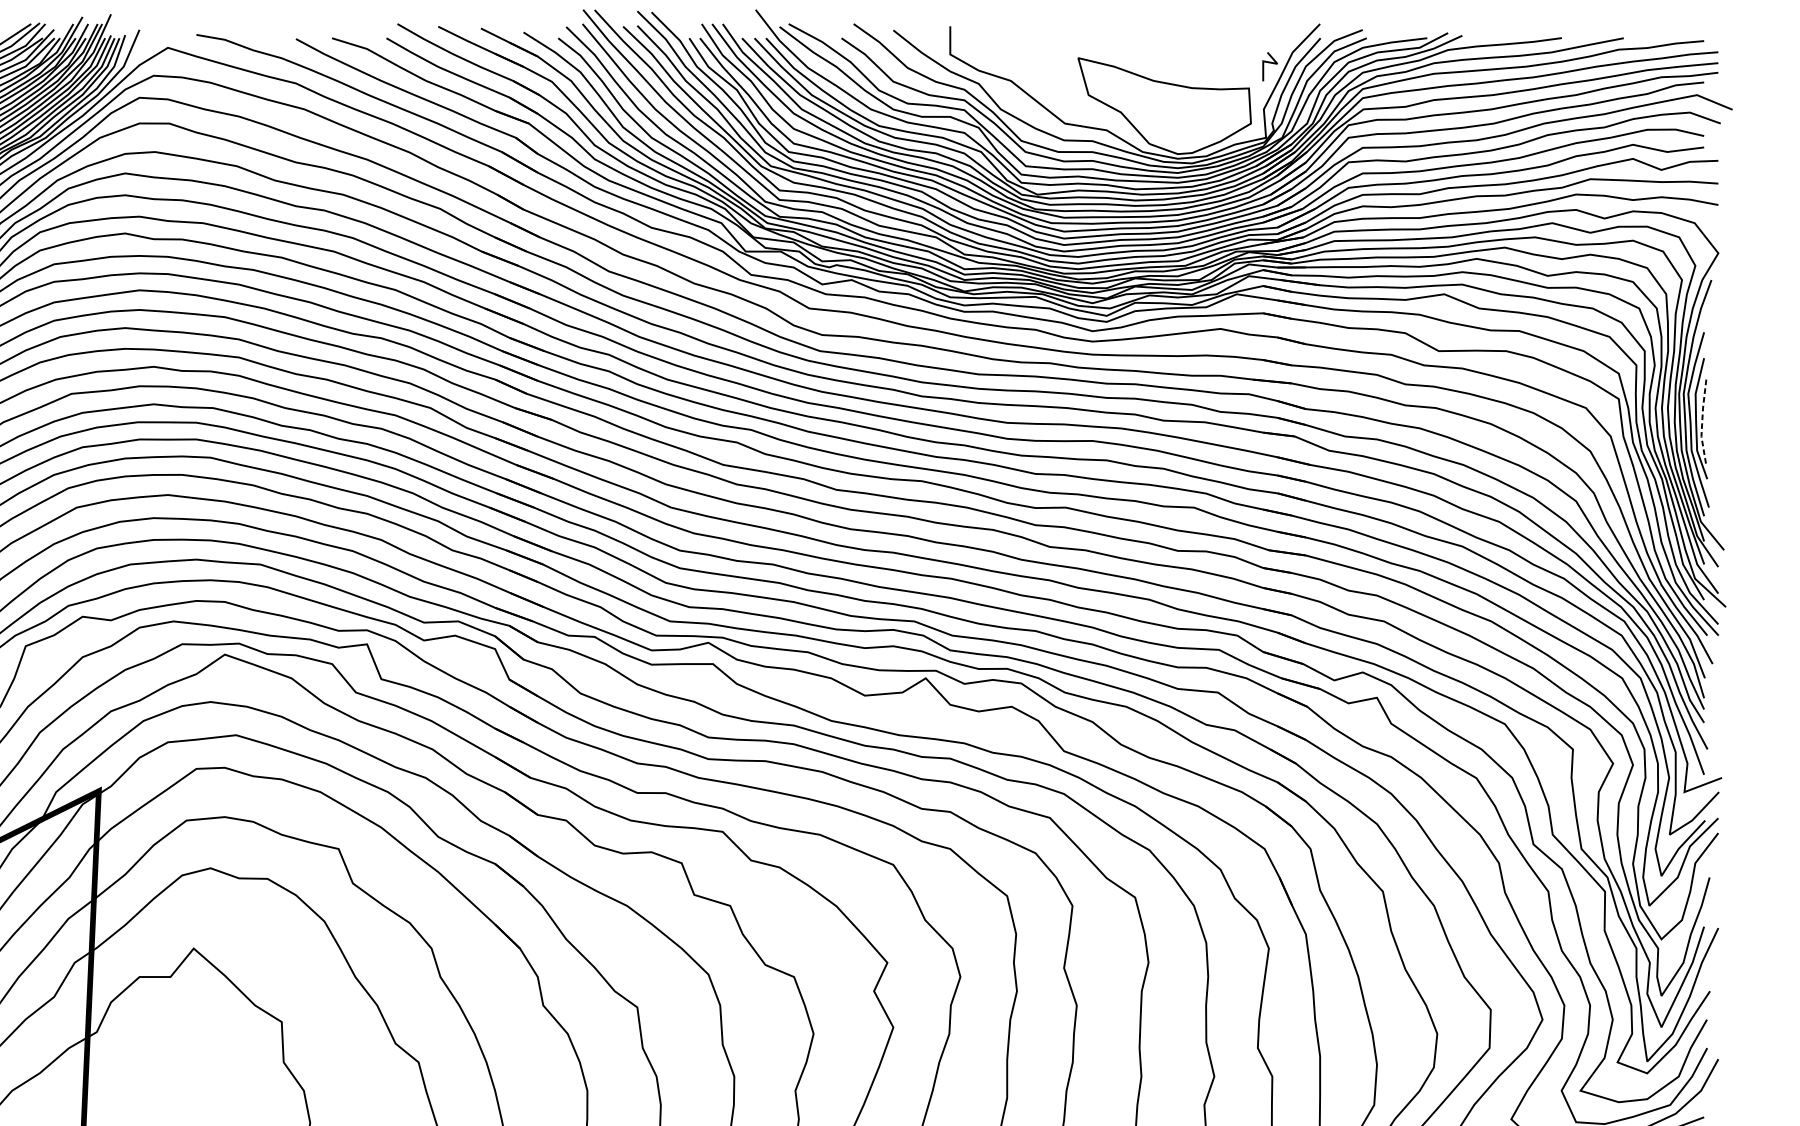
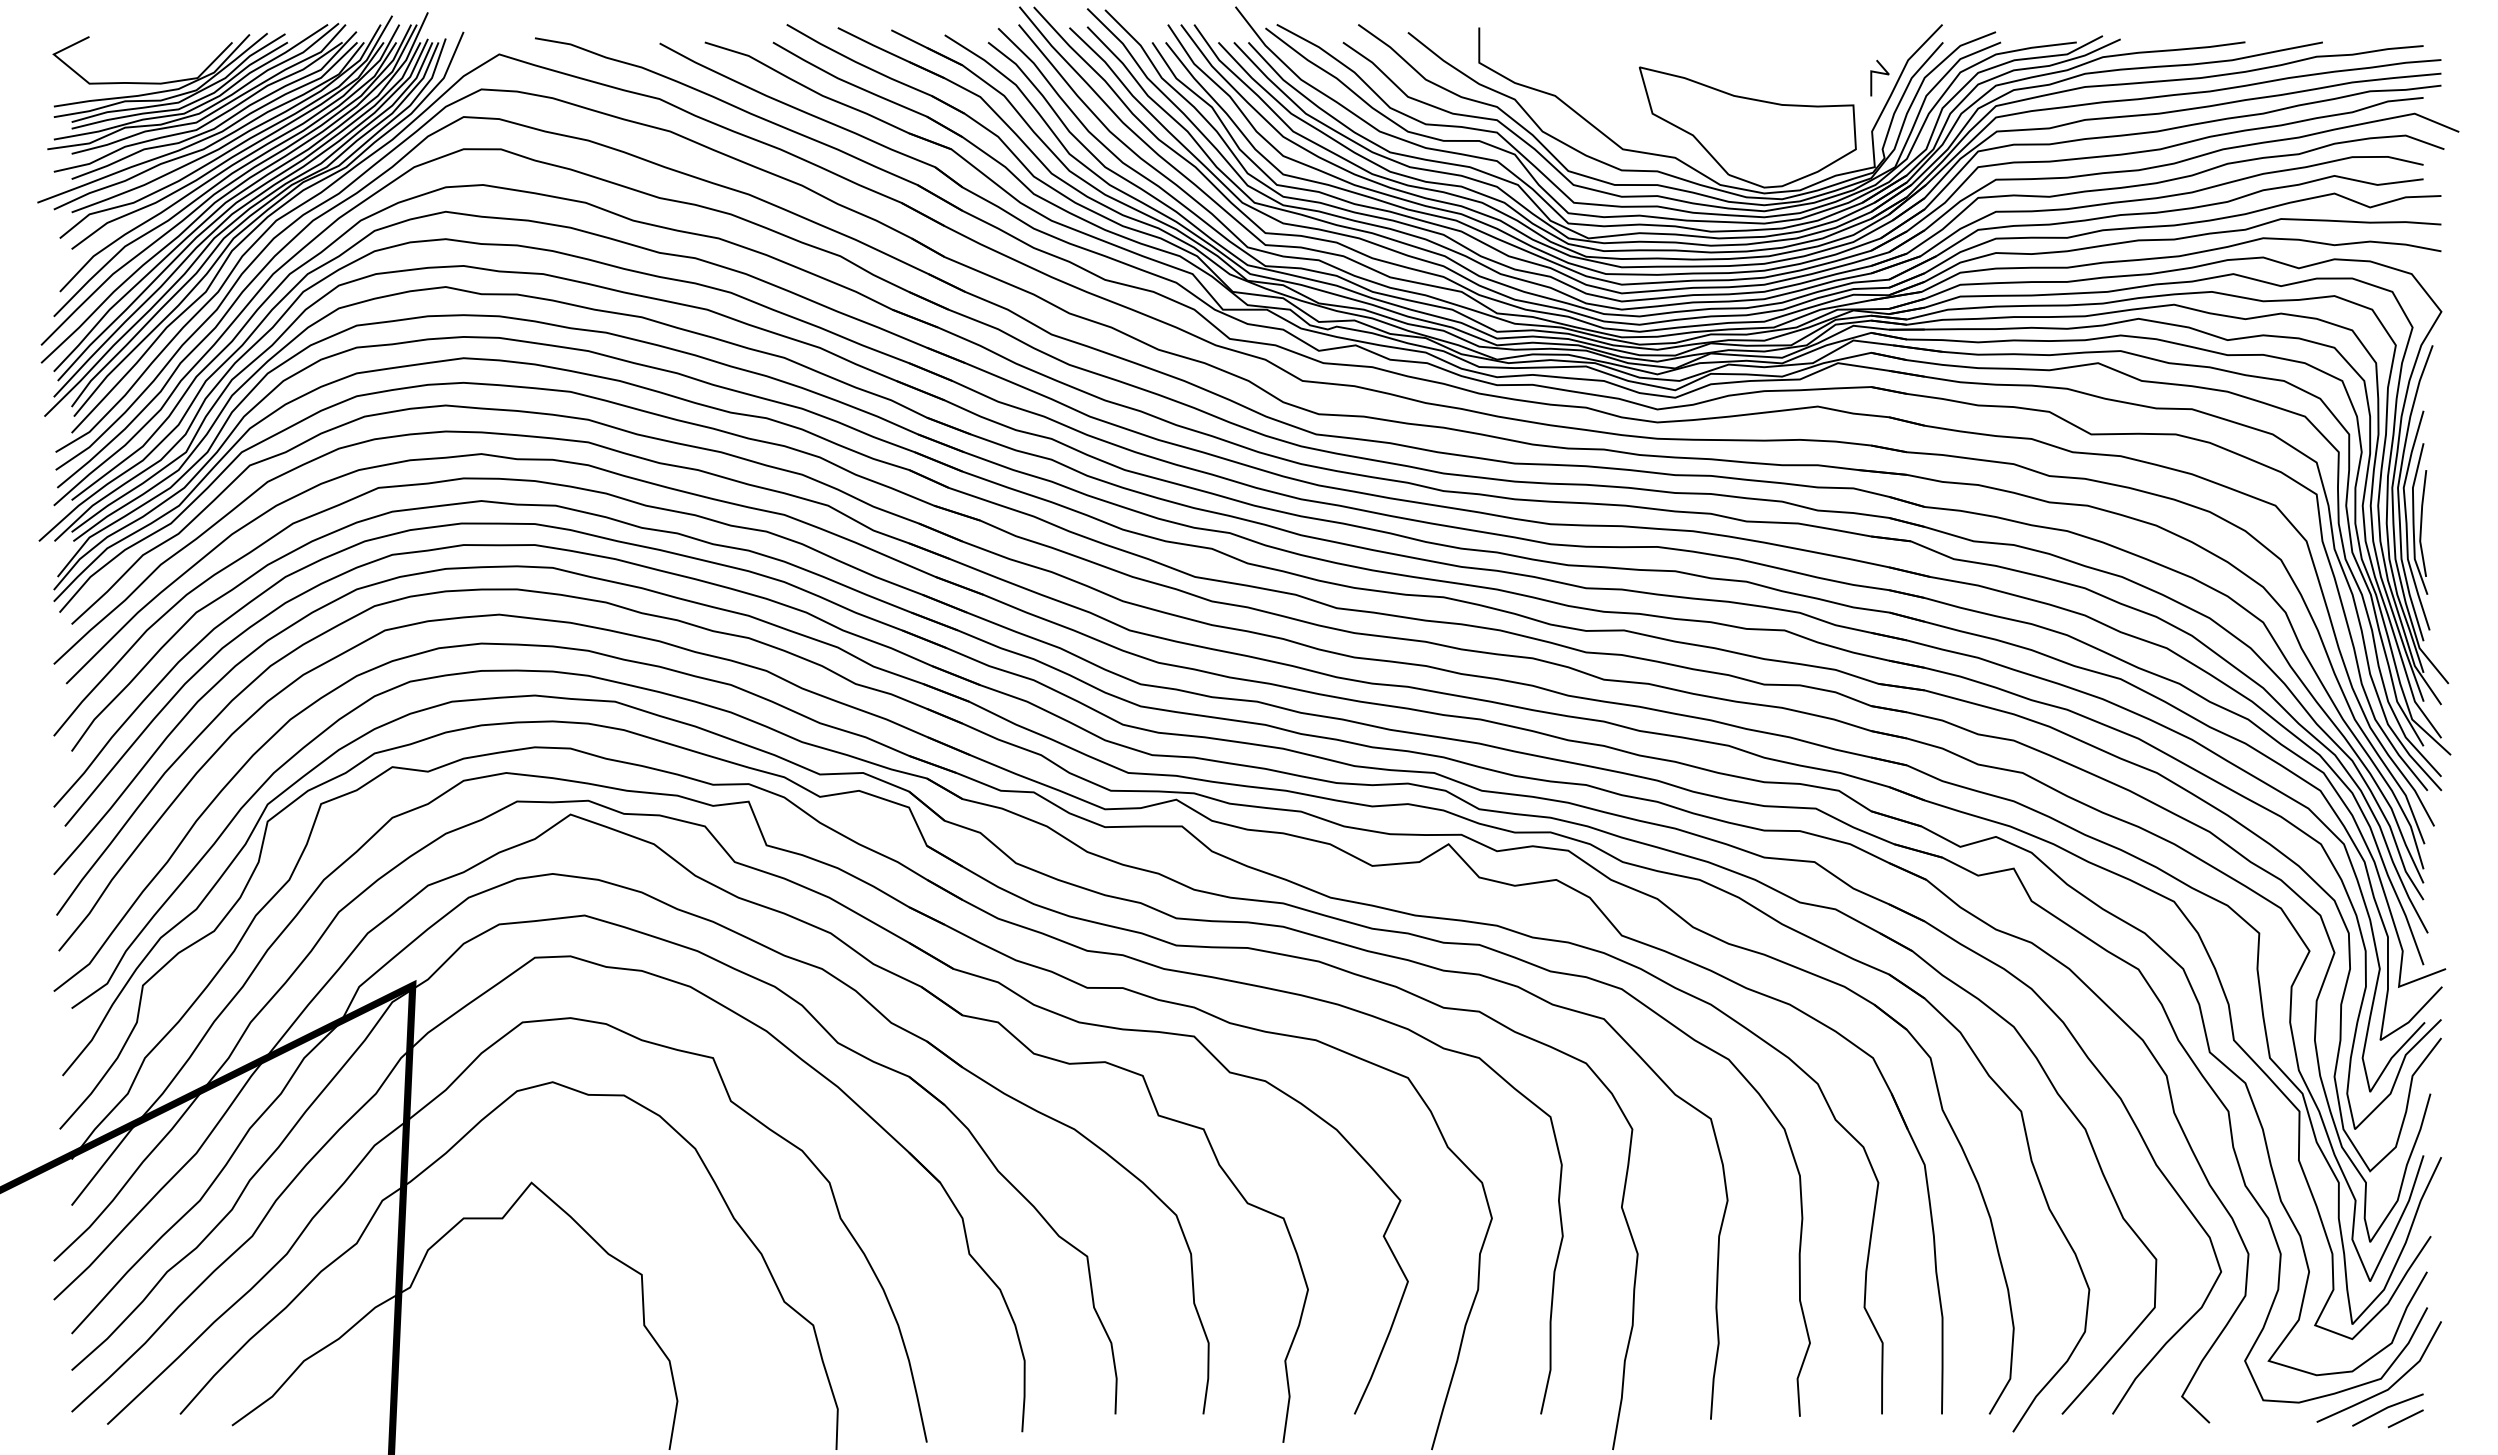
line: (1702, 423) -> (2421, 524), dashed -> solid

